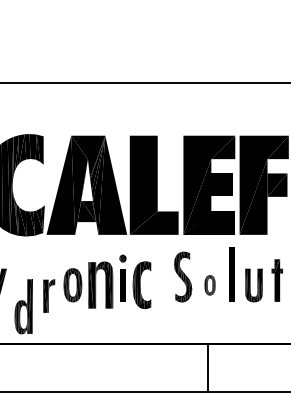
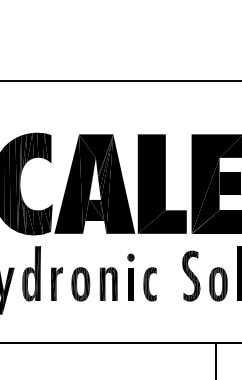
part: (100, 284) -> (108, 283), size x0.71
part: (141, 285) -> (149, 284), size x0.71
part: (209, 285) -> (217, 284), size x1.67
part: (49, 295) -> (57, 283), moved
part: (23, 306) -> (31, 273), moved

